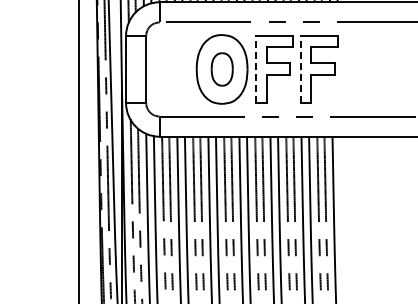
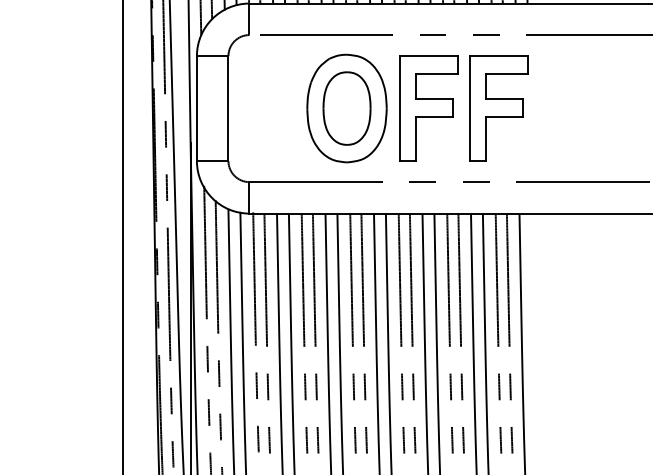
part: (222, 69) -> (347, 108), size x1.43
line: (256, 69) -> (400, 108), dashed -> solid
line: (300, 69) -> (469, 108), dashed -> solid

